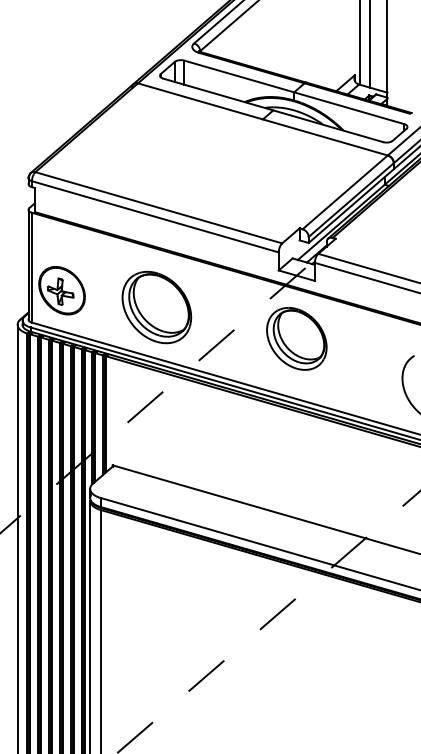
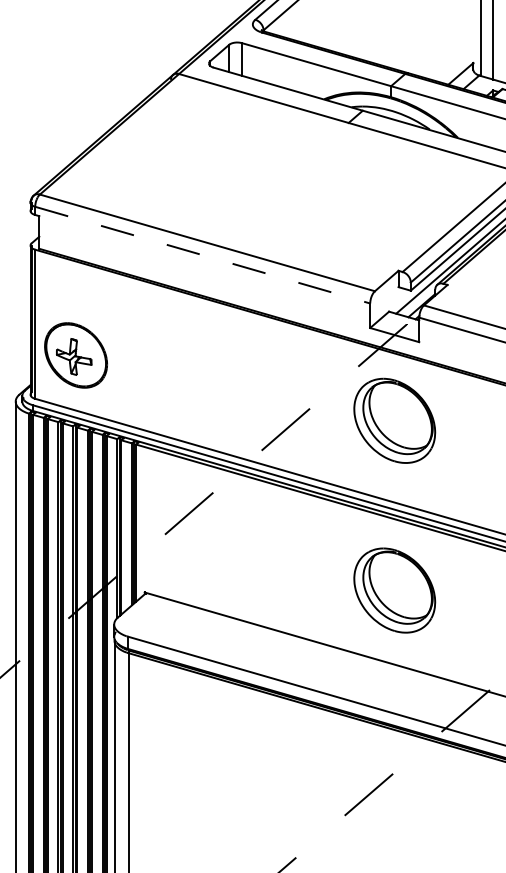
line: (155, 216) -> (202, 254), solid -> dashed
part: (156, 307) -> (204, 378), removed
part: (296, 463) -> (394, 590), added

